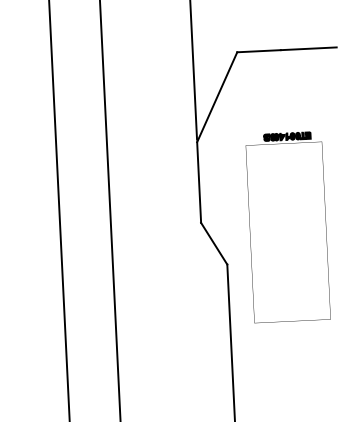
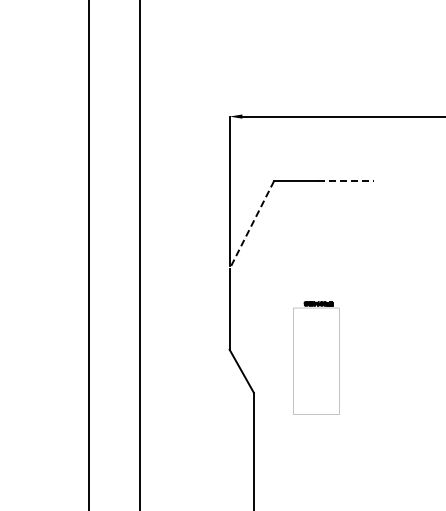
line: (308, 49) -> (345, 181), solid -> dashed
line: (216, 97) -> (251, 225), solid -> dashed
part: (288, 226) -> (316, 357), size x0.6

